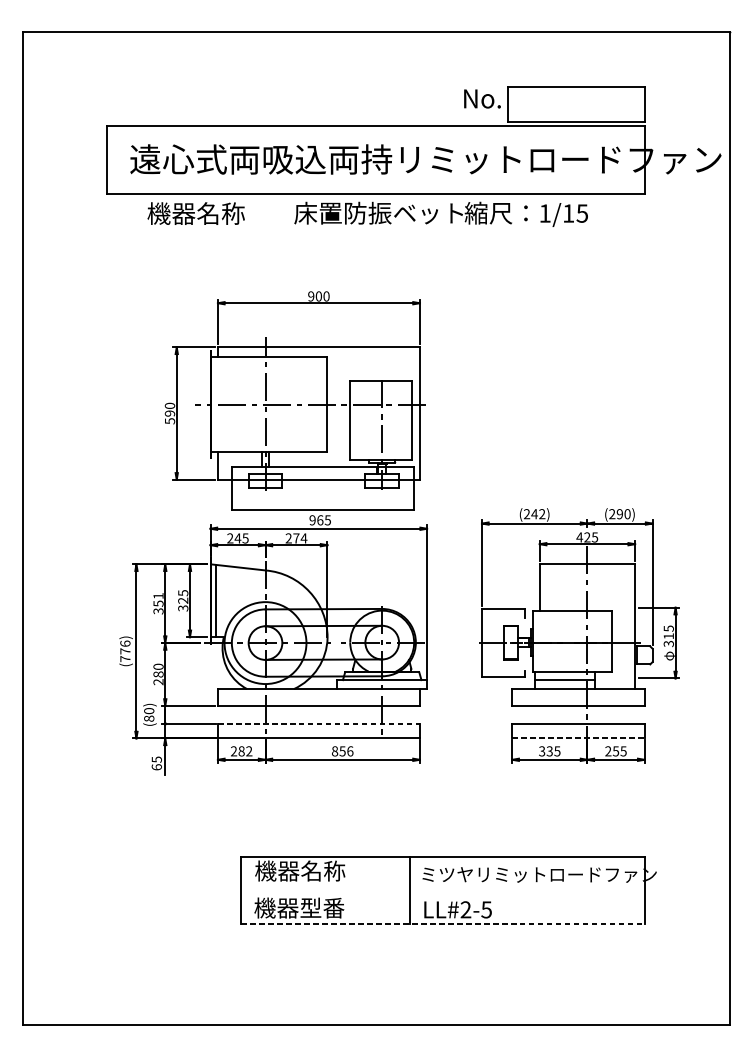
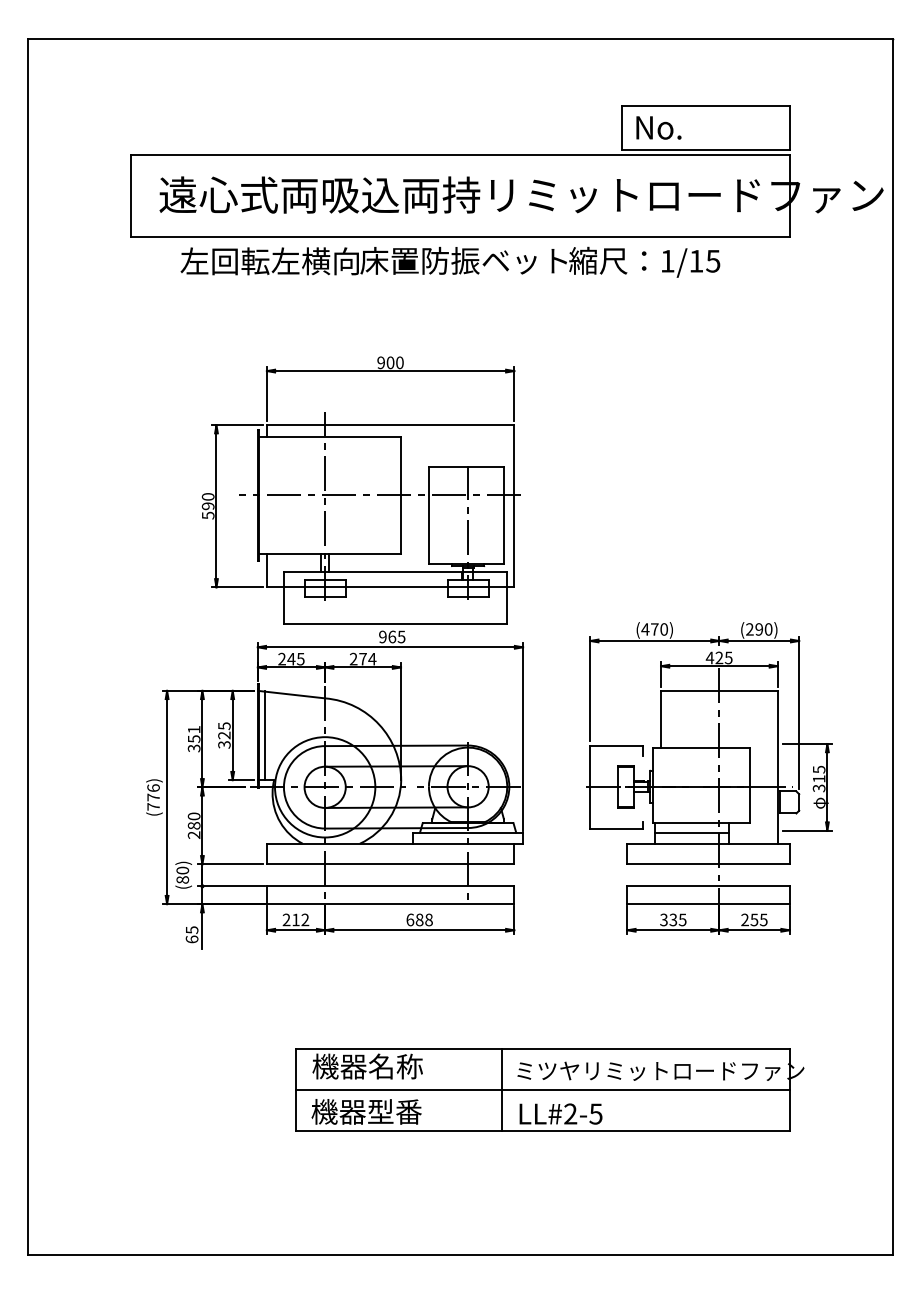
text: (482, 98) -> (658, 127), moved
text: (220, 213) -> (269, 261), 機器名称 -> 左回転左横向
text: (534, 514) -> (654, 629), (242) -> (470)
line: (318, 724) -> (390, 886), dashed -> solid
line: (578, 738) -> (708, 904), dashed -> solid
text: (241, 750) -> (295, 919), 282 -> 212
text: (342, 750) -> (419, 919), 856 -> 688
line: (442, 890) -> (542, 1090), added
line: (443, 924) -> (543, 1131), dashed -> solid

